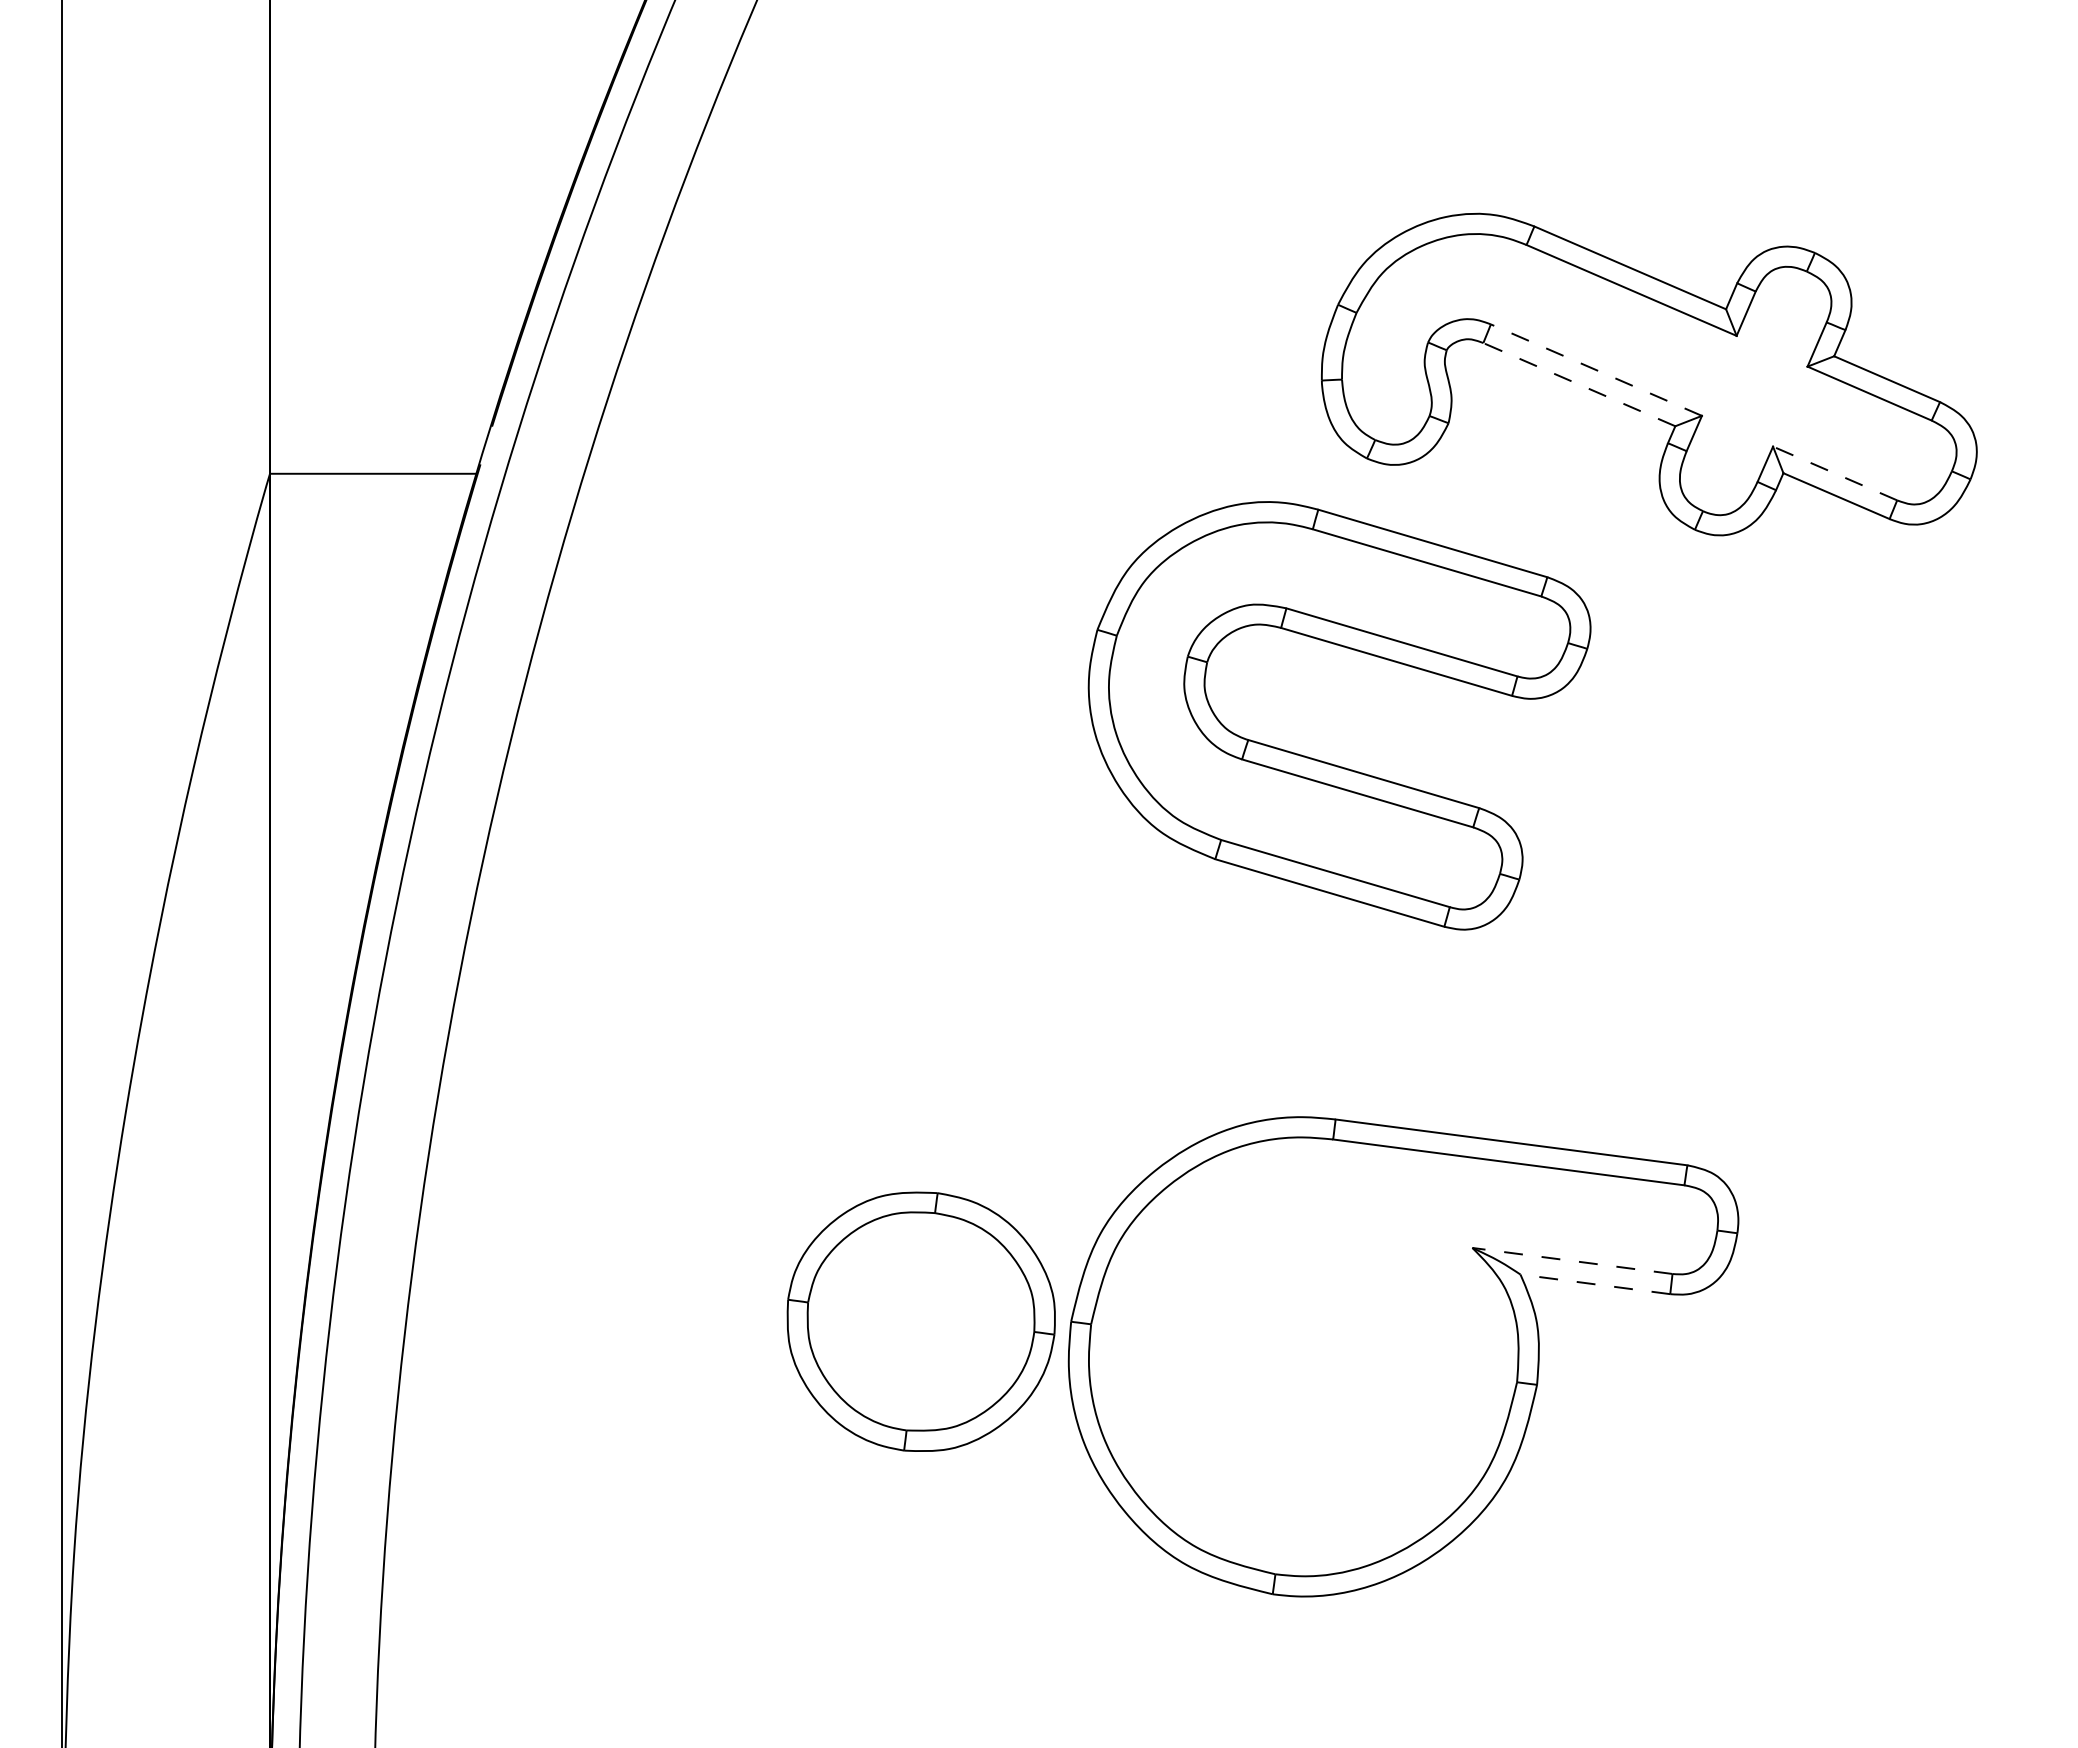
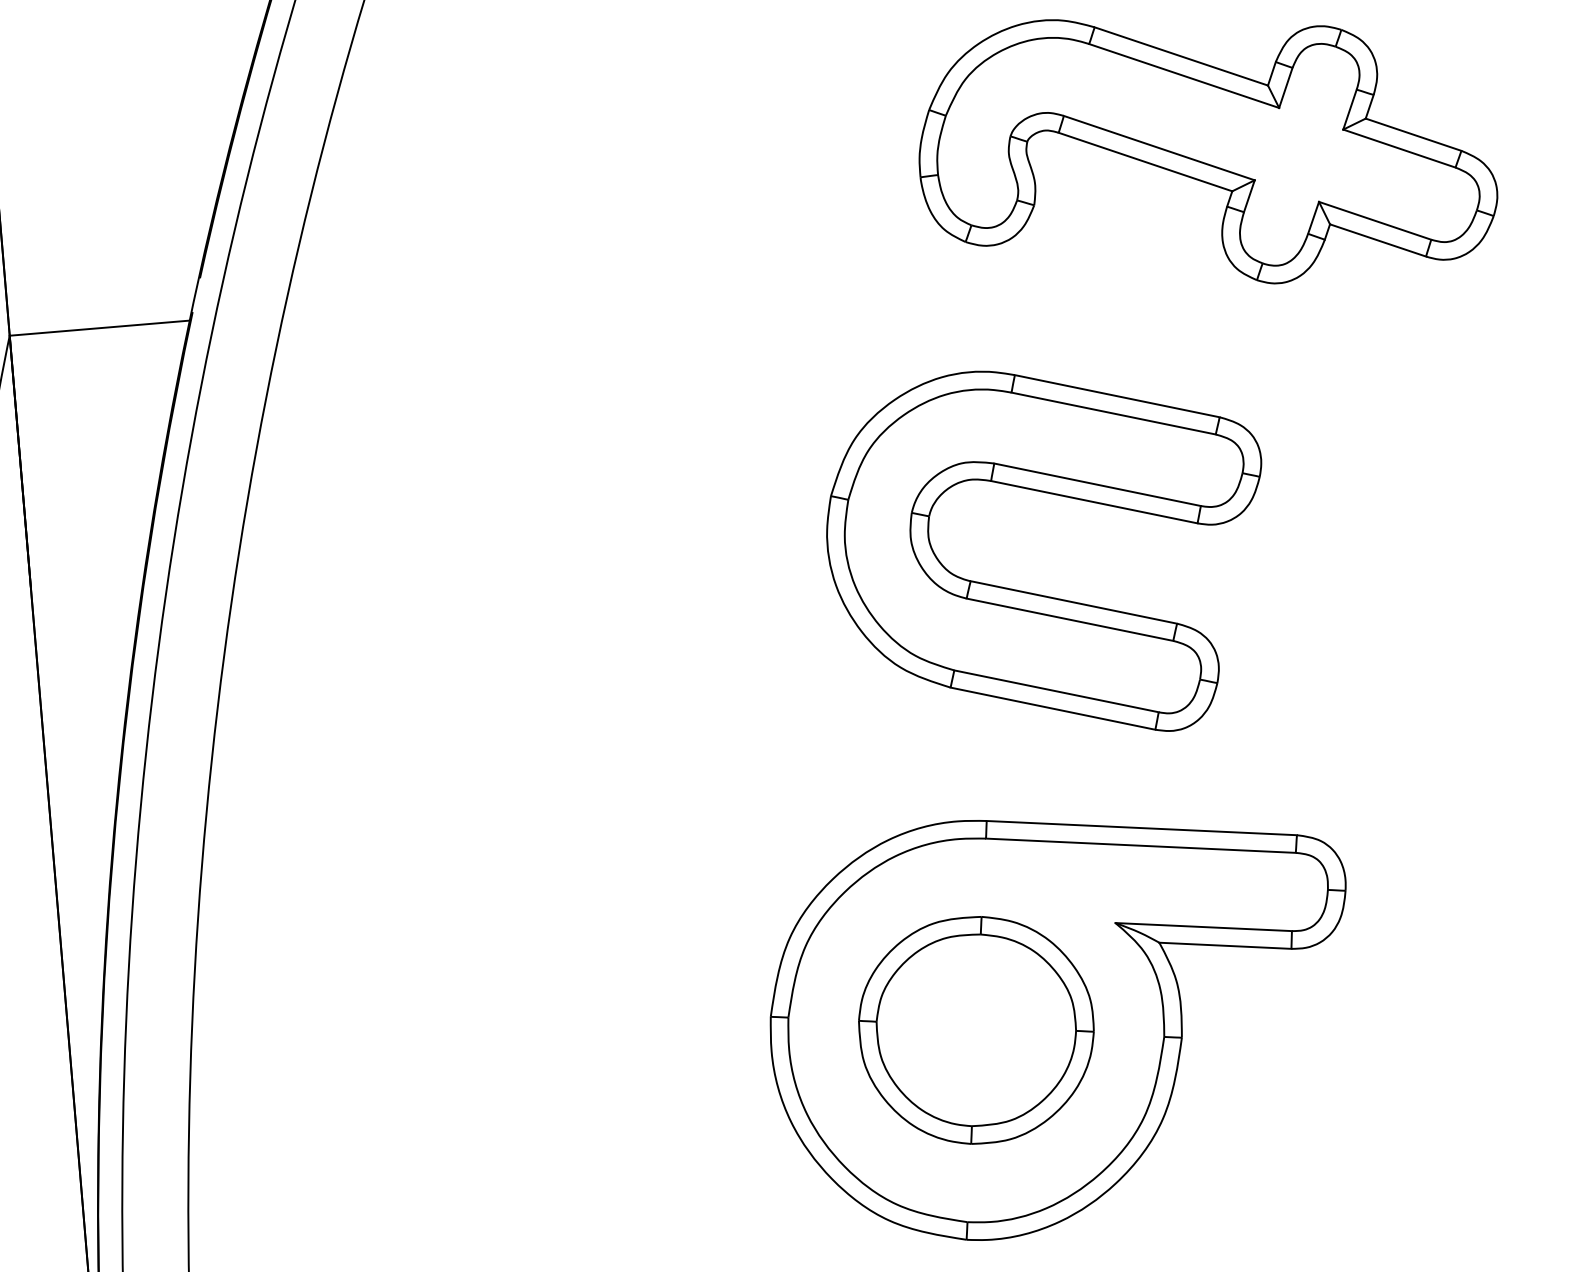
line: (1595, 369) -> (1158, 147), dashed -> solid
line: (1579, 384) -> (1145, 161), dashed -> solid
line: (1835, 473) -> (1375, 220), dashed -> solid
part: (1325, 761) -> (1039, 594), moved
line: (1572, 1260) -> (1203, 926), dashed -> solid
line: (1595, 1284) -> (1225, 945), dashed -> solid
part: (920, 1321) -> (976, 1030), moved

